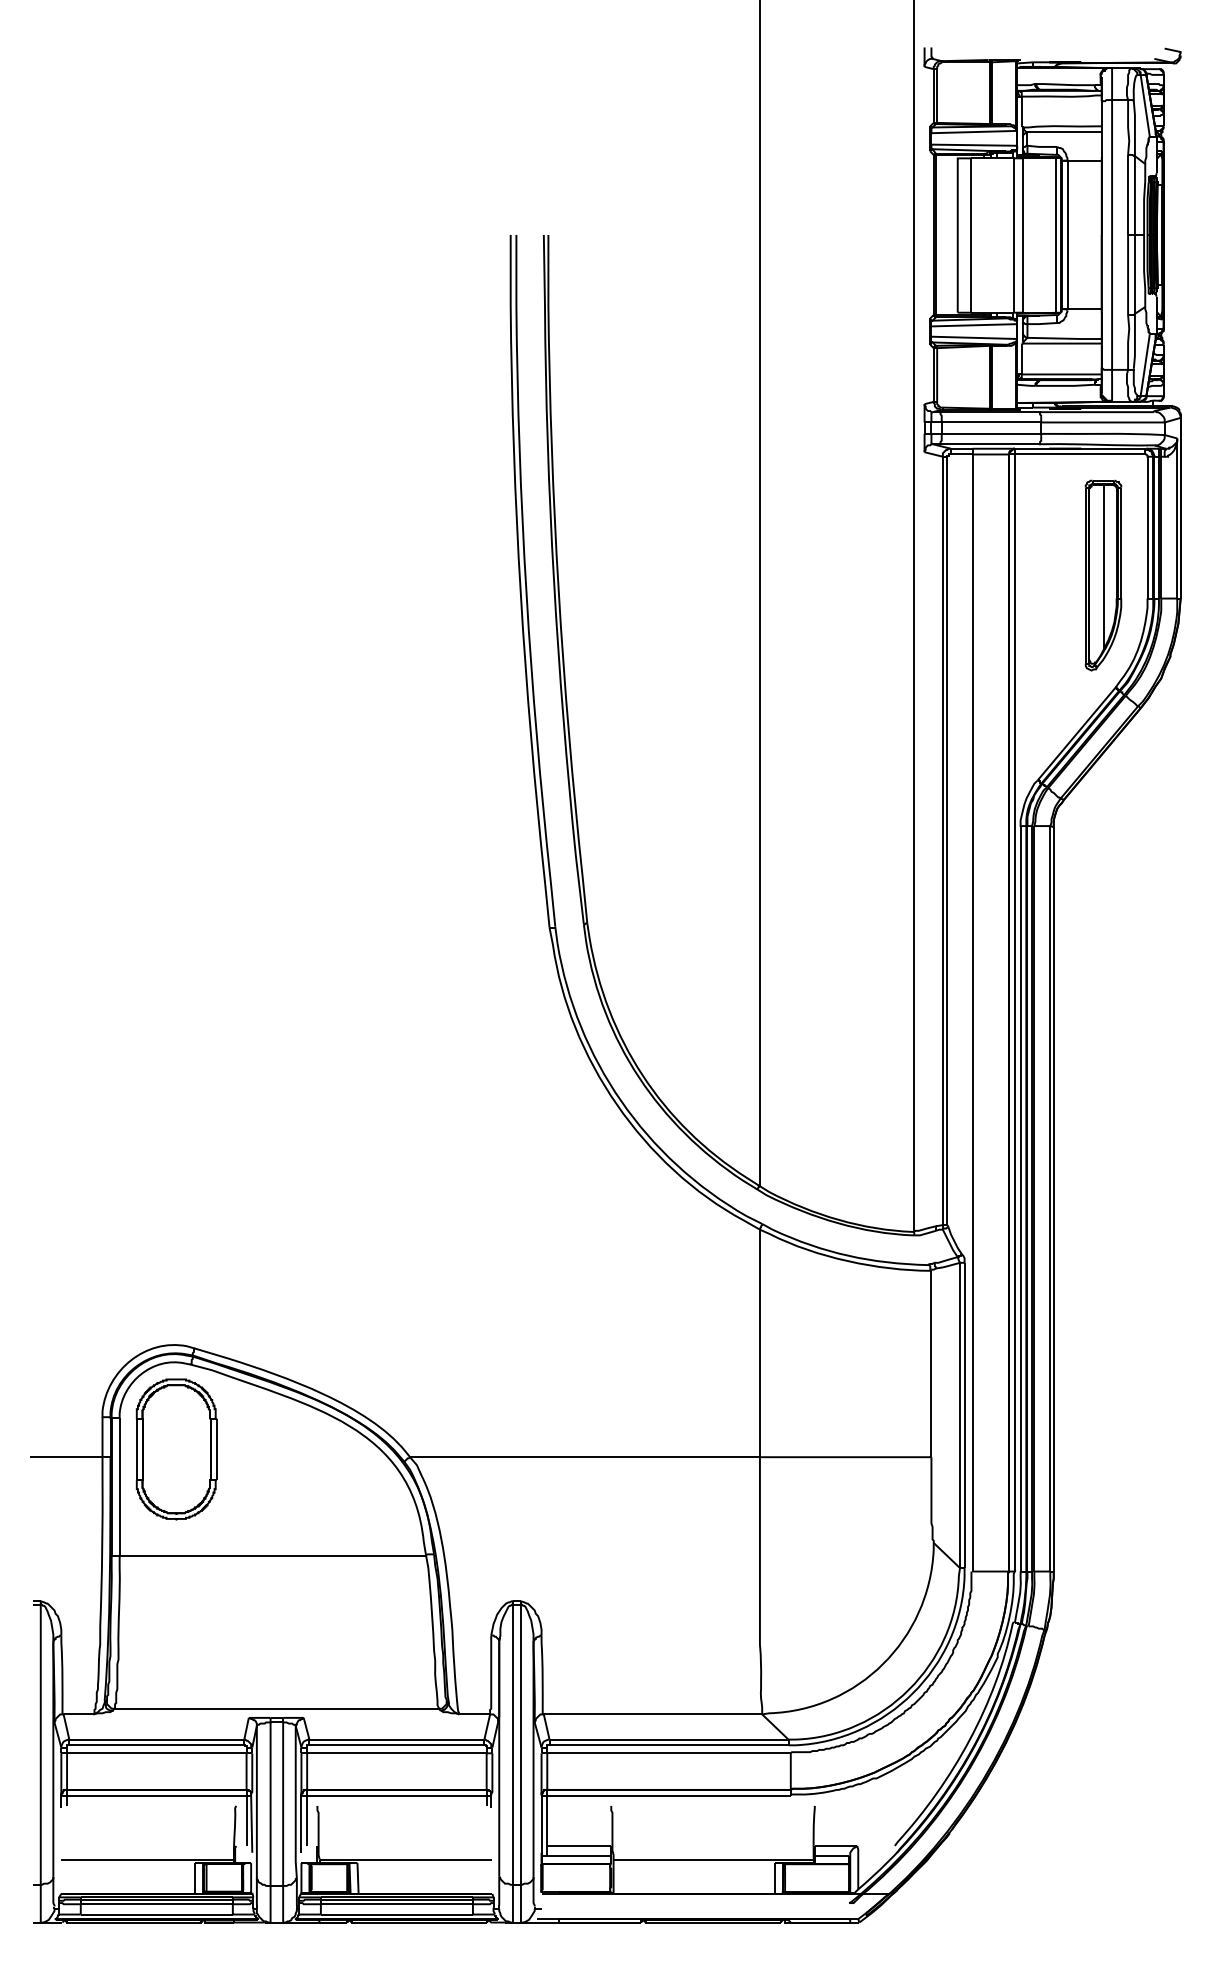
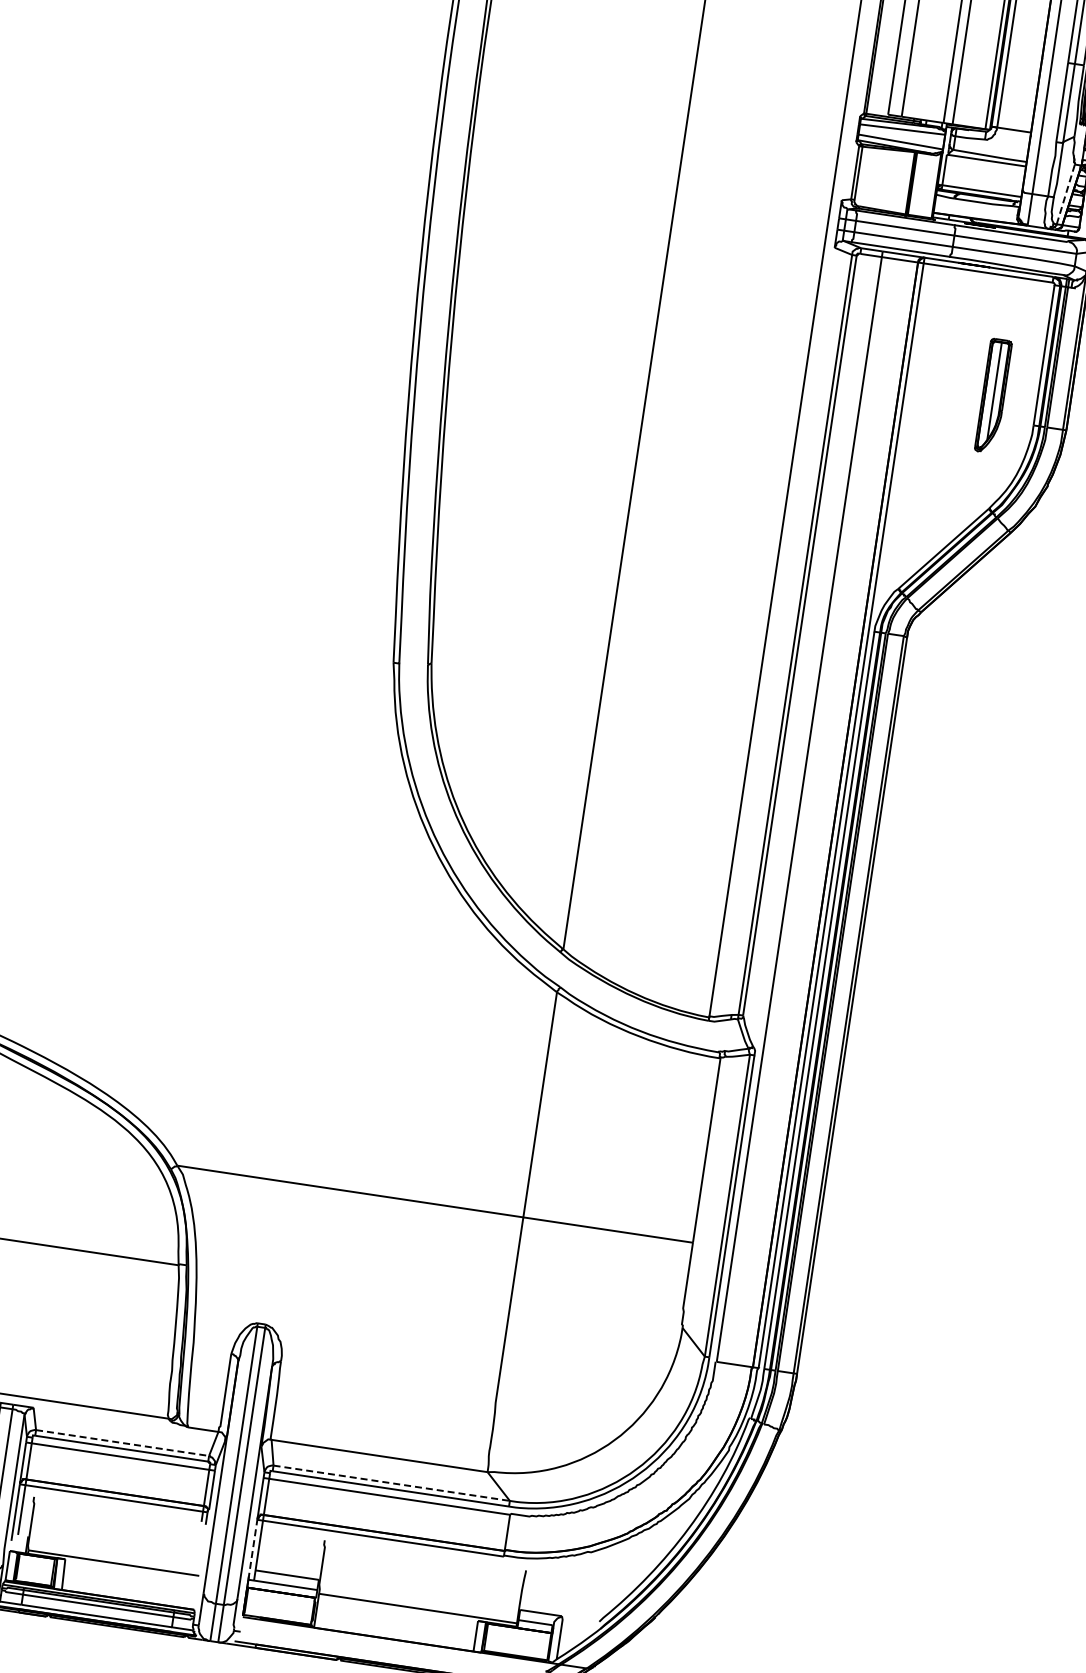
line: (1145, 364) -> (1066, 193), solid -> dashed
part: (1103, 575) -> (993, 396), size x0.6
line: (397, 1739) -> (123, 1443), solid -> dashed
line: (669, 1739) -> (392, 1483), solid -> dashed
line: (541, 1825) -> (252, 1549), solid -> dashed

